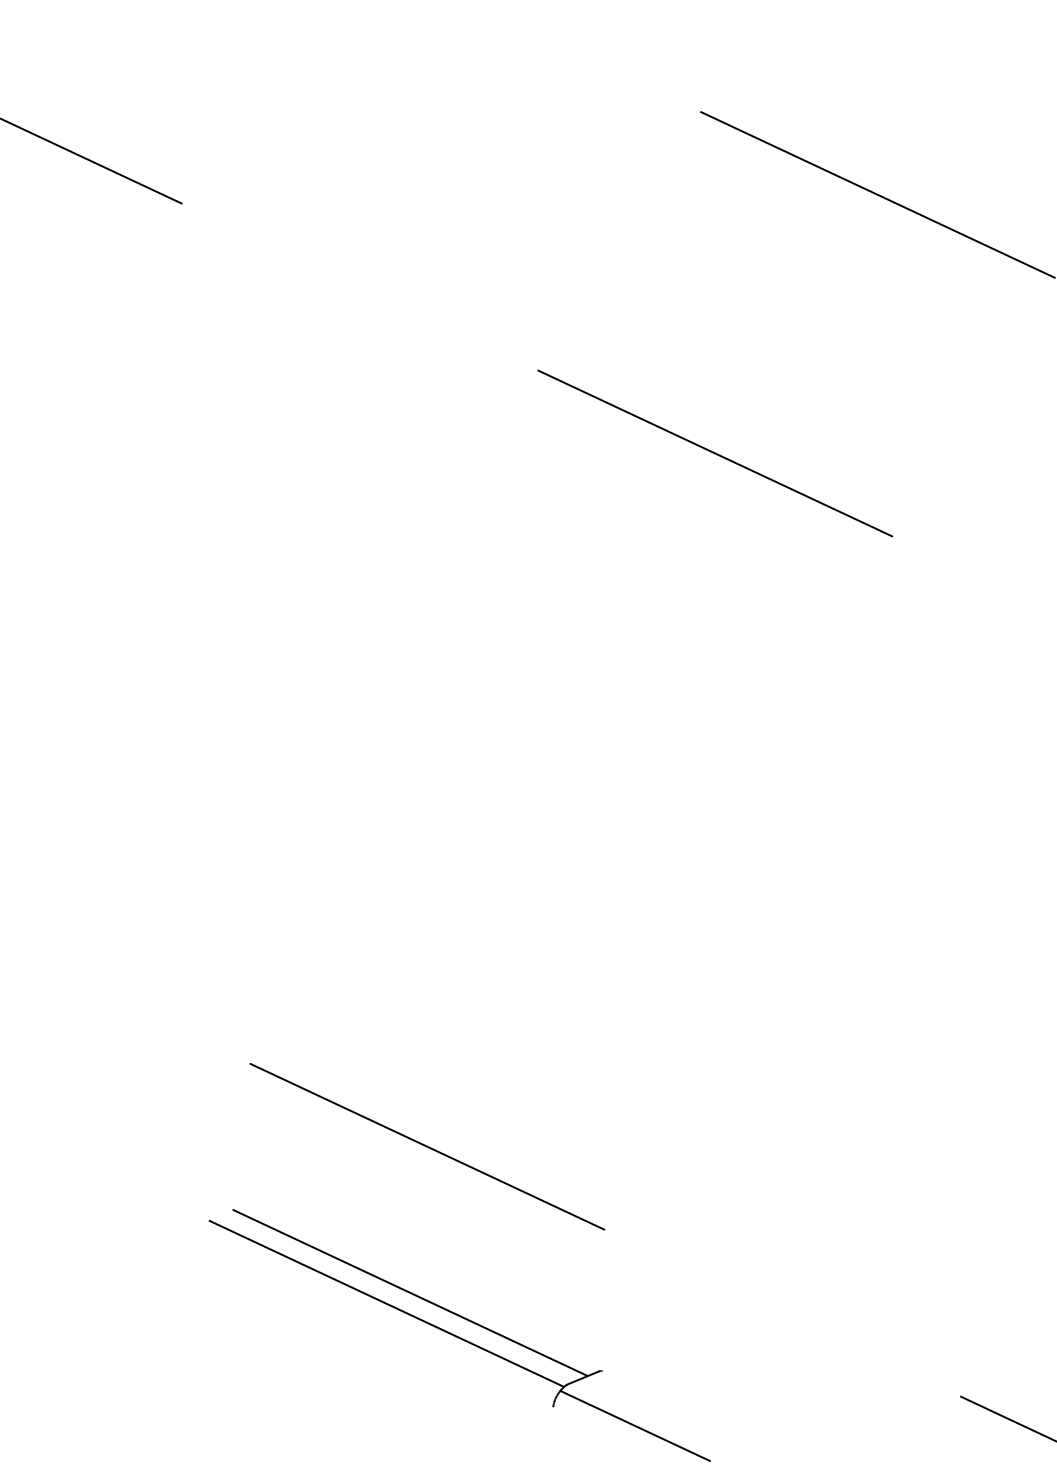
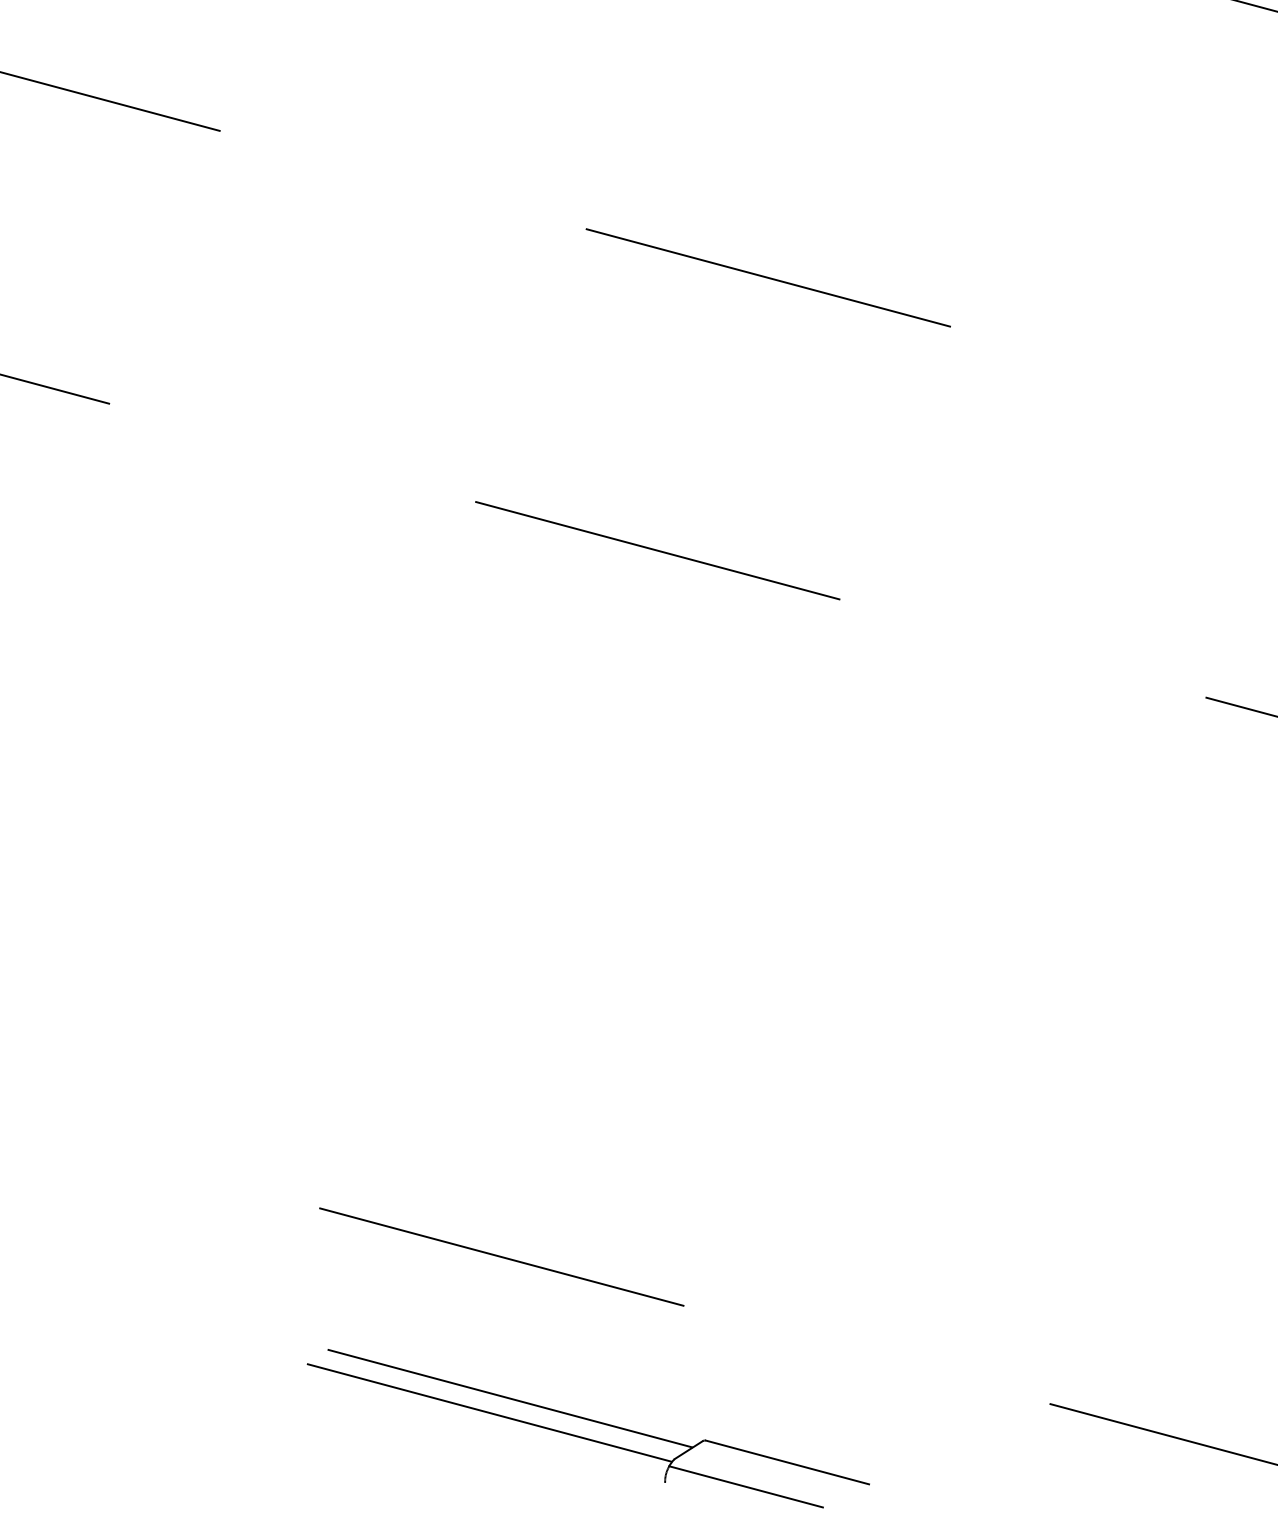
line: (681, 1408) -> (787, 1462), added

